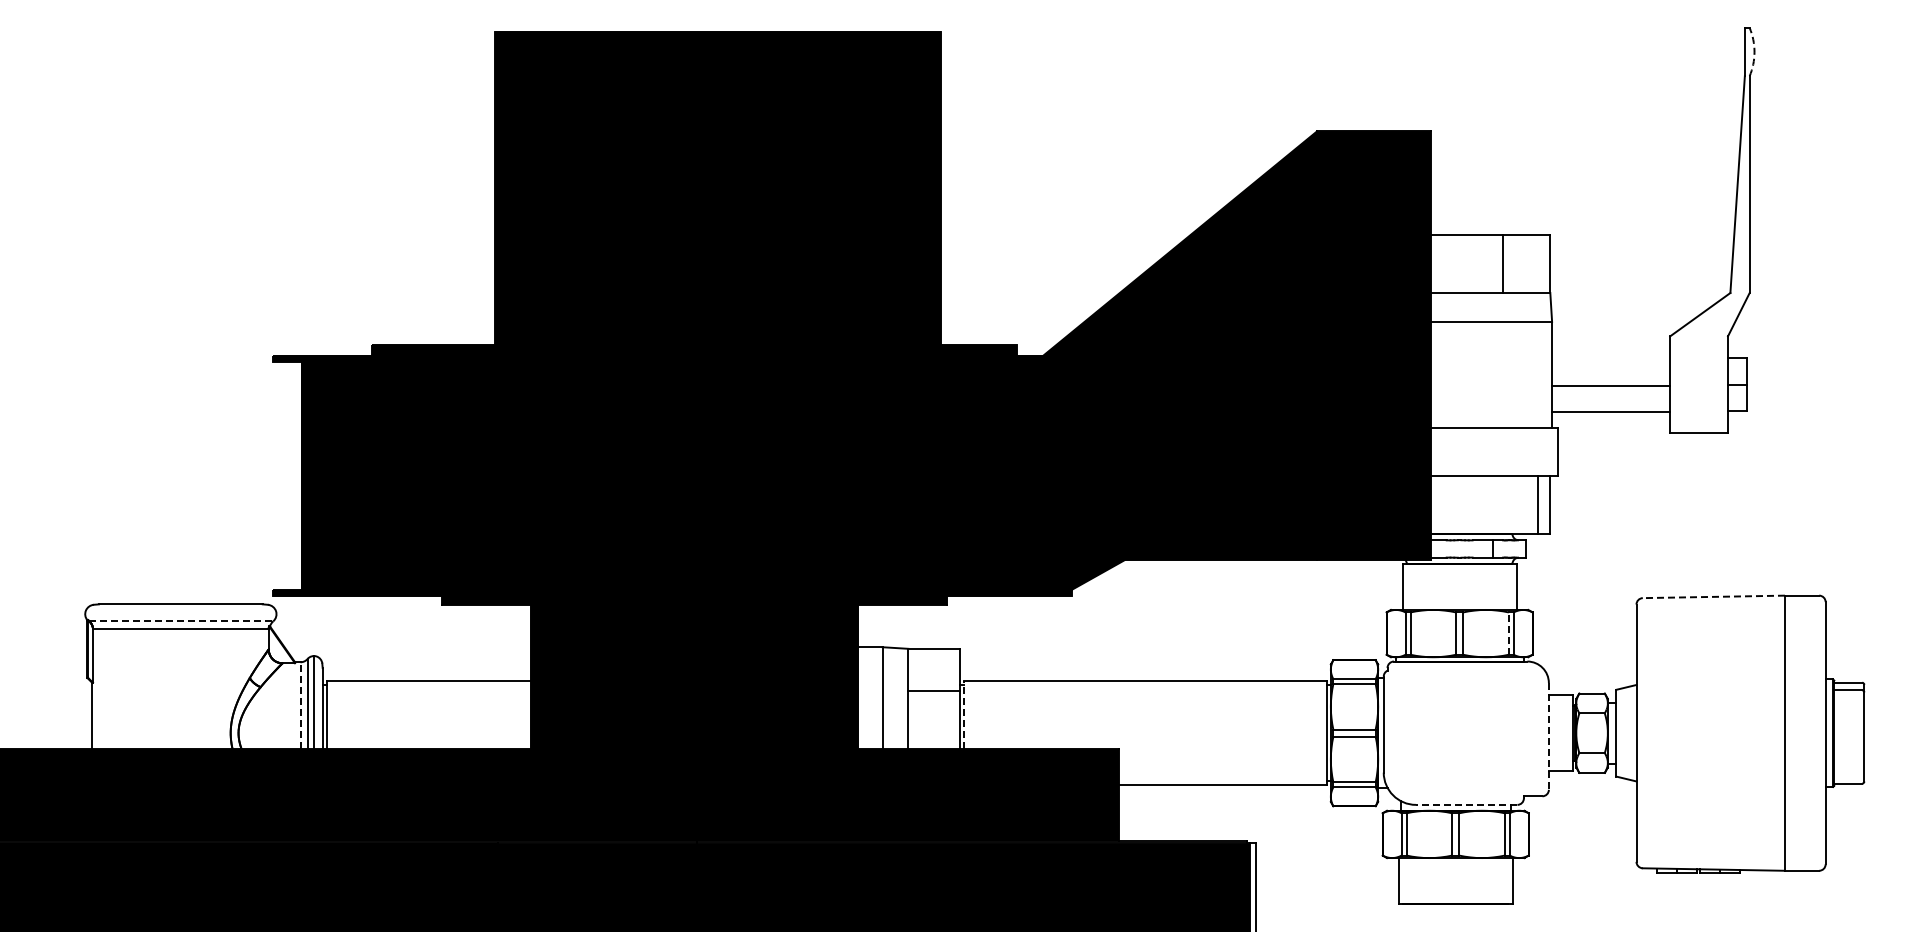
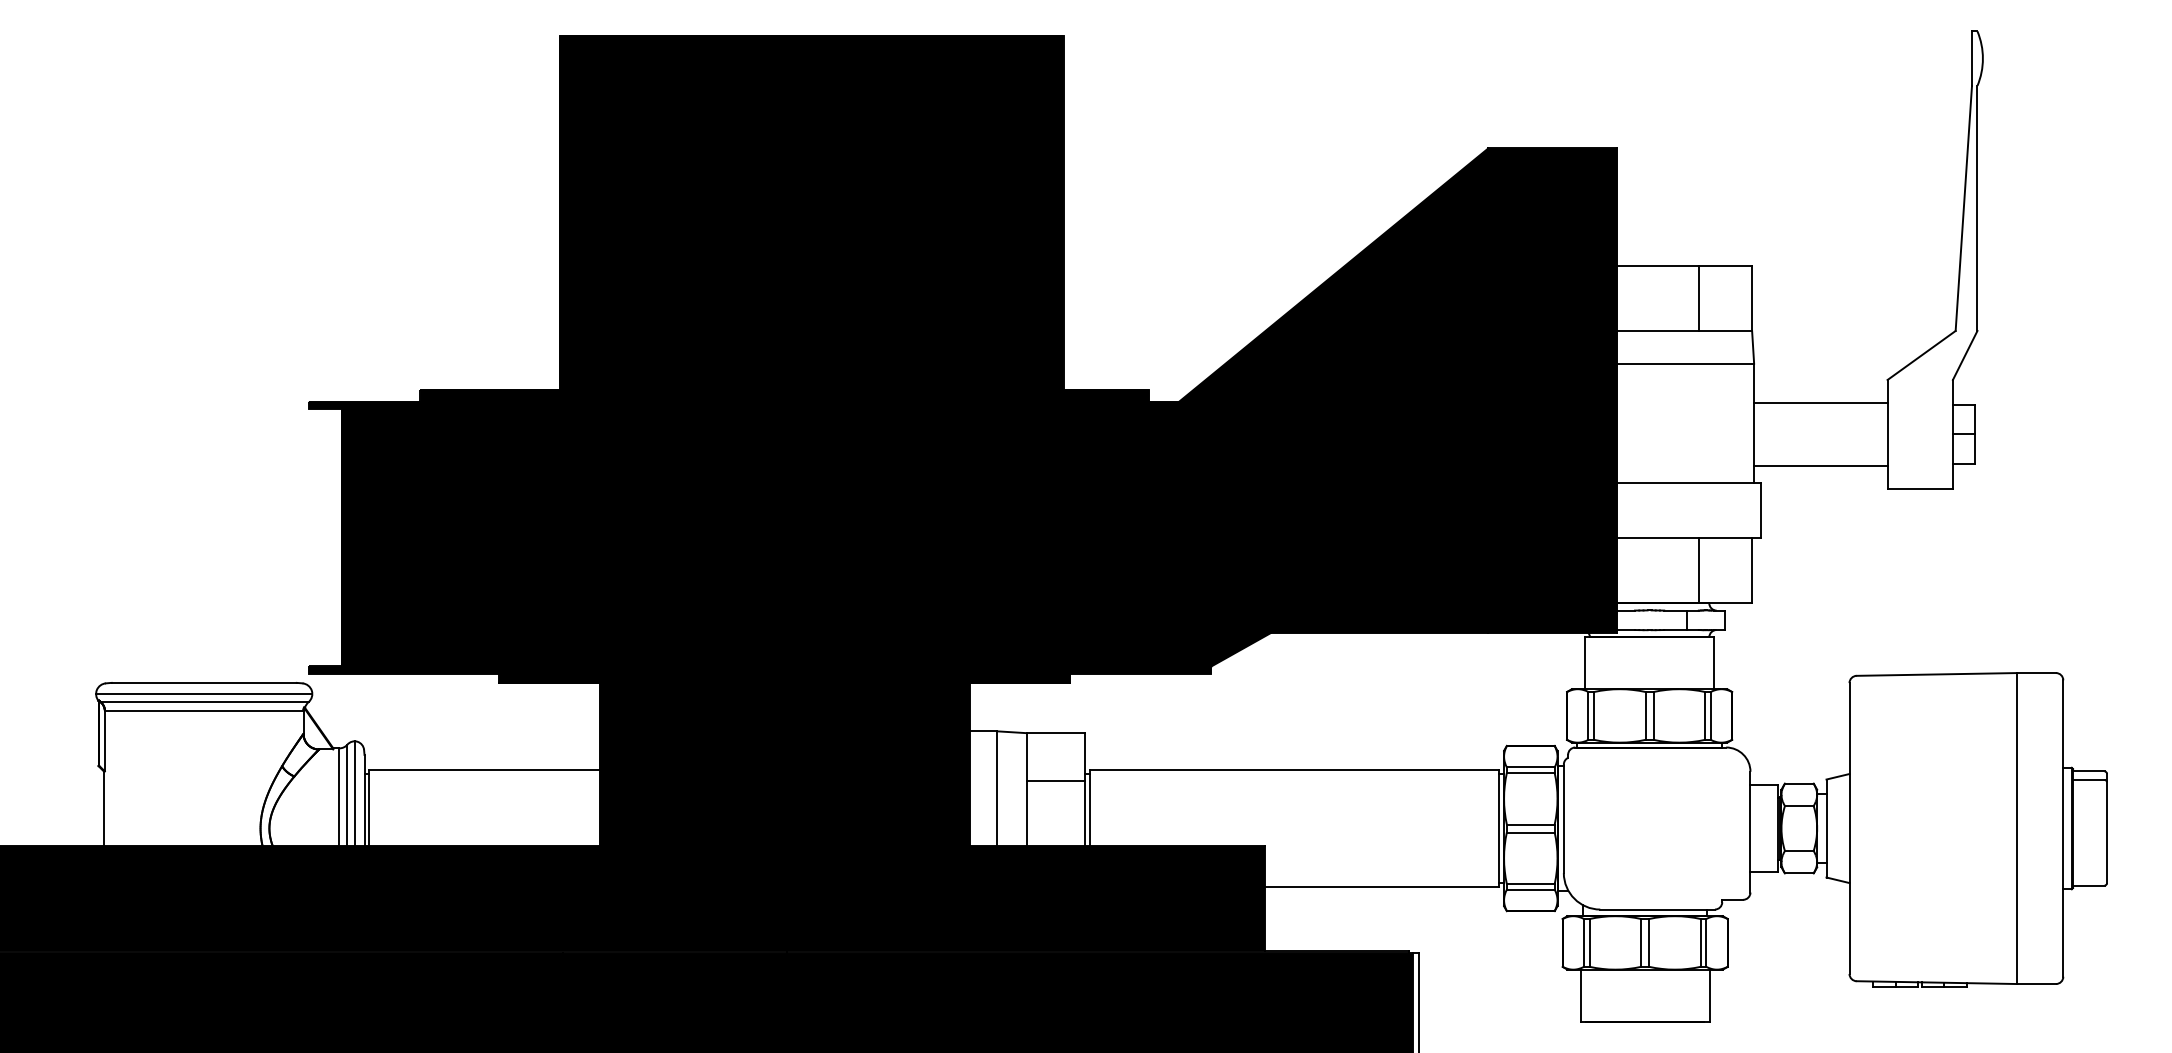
arc: (1754, 52) -> (1982, 59), dashed -> solid
line: (1611, 385) -> (1821, 402), moved
line: (1538, 504) -> (1699, 570), moved
line: (1713, 596) -> (1936, 674), dashed -> solid
line: (180, 614) -> (203, 694), added
line: (181, 621) -> (204, 702), dashed -> solid
line: (1508, 633) -> (1704, 715), dashed -> solid
line: (300, 705) -> (339, 797), dashed -> solid
line: (964, 715) -> (1089, 808), dashed -> solid
line: (1548, 736) -> (1750, 832), dashed -> solid
line: (1466, 804) -> (1657, 909), dashed -> solid

